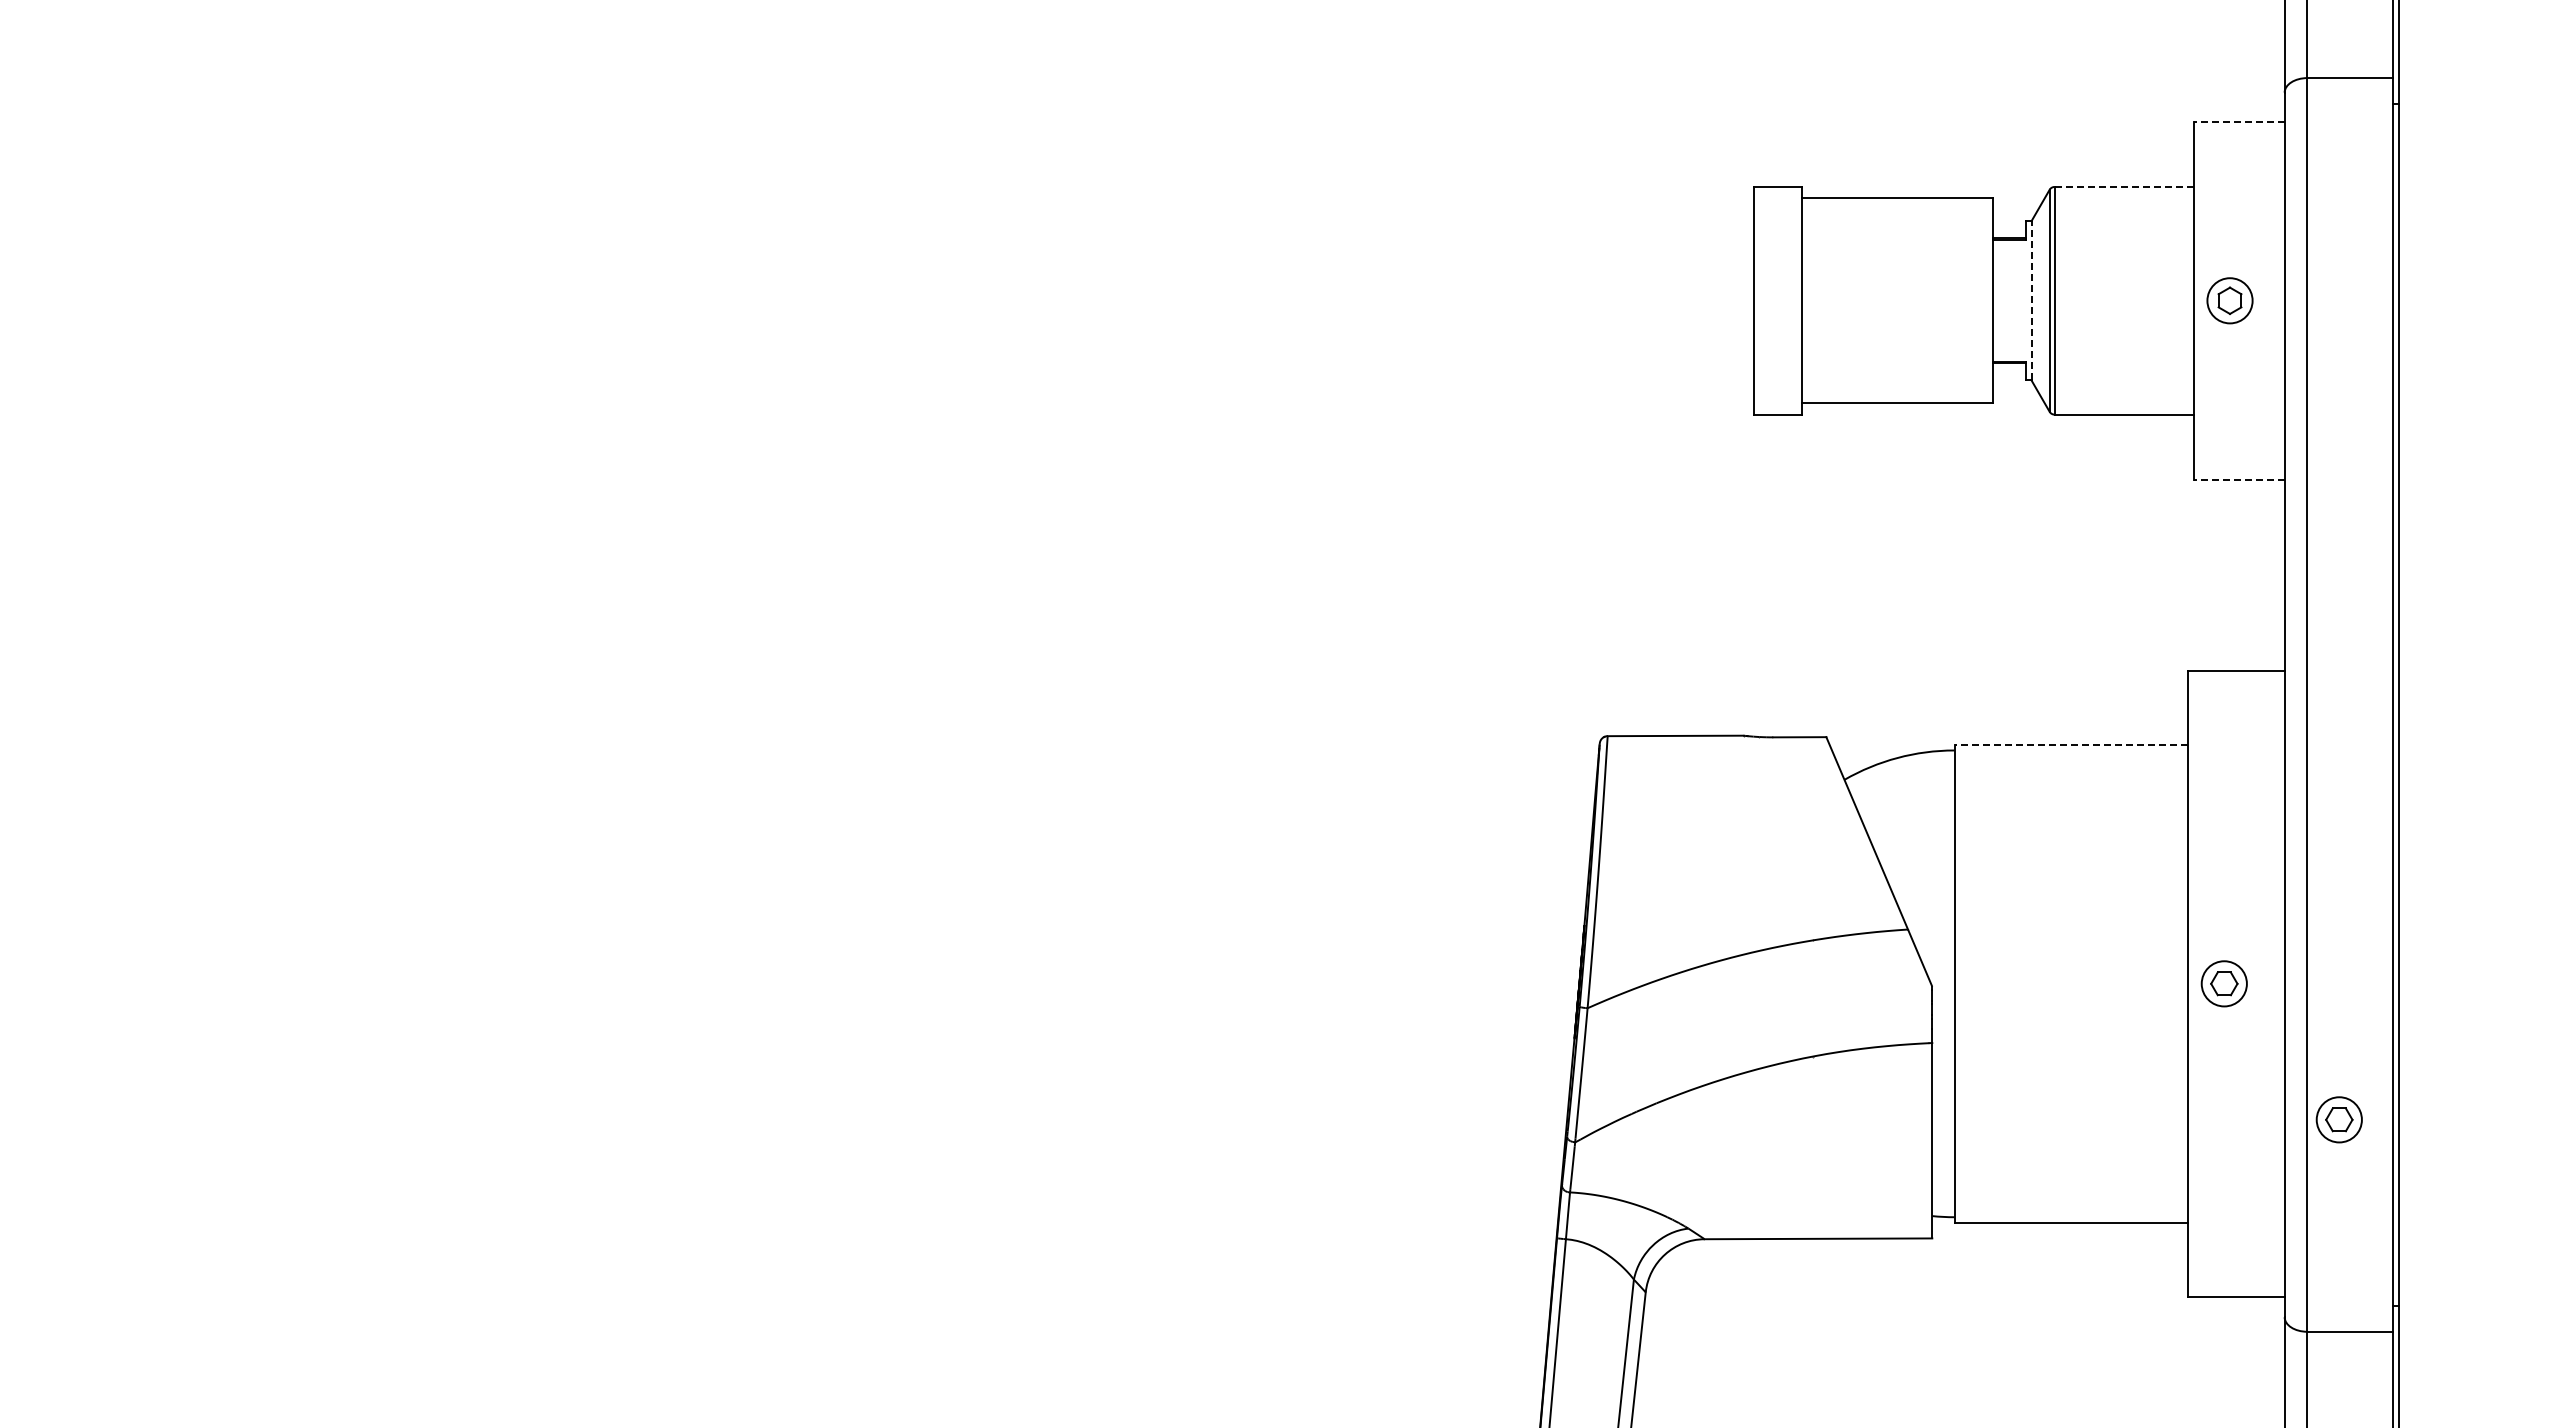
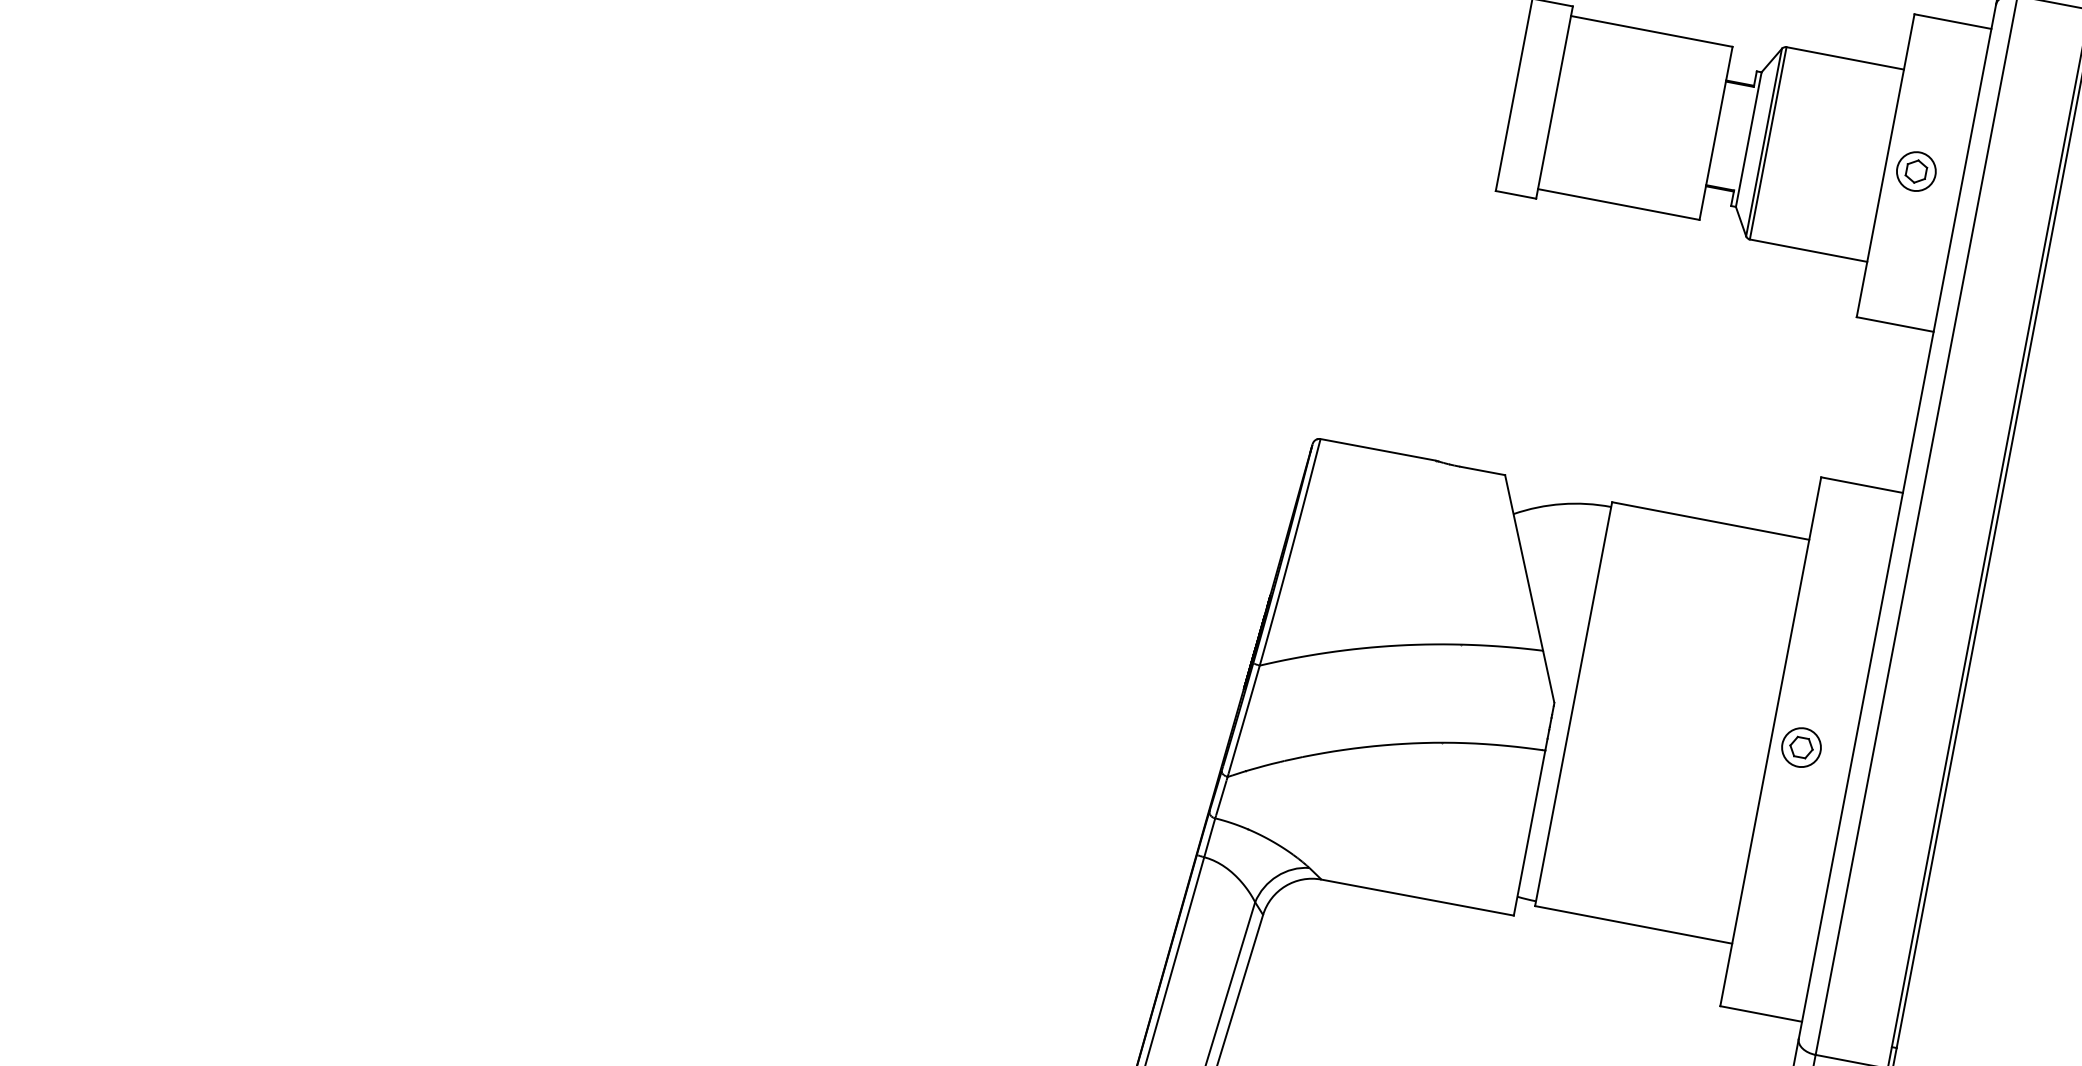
line: (2239, 121) -> (1953, 21), dashed -> solid
line: (2124, 186) -> (1845, 58), dashed -> solid
line: (2031, 300) -> (1748, 139), dashed -> solid
line: (2239, 480) -> (1895, 324), dashed -> solid
line: (2071, 744) -> (1711, 520), dashed -> solid
part: (2338, 1119) -> (1876, 880), removed

